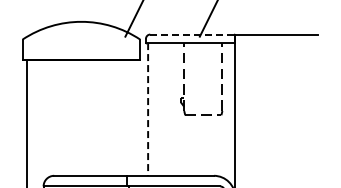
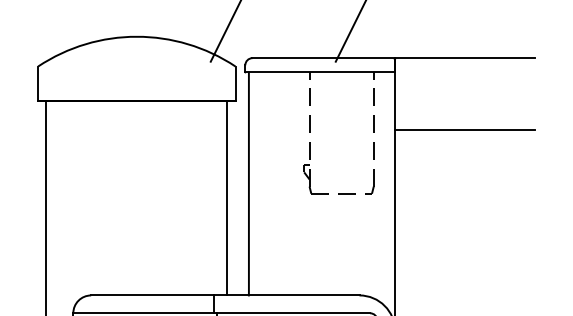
line: (192, 34) -> (323, 58), dashed -> solid
line: (276, 77) -> (464, 130), added
line: (148, 109) -> (249, 184), dashed -> solid
line: (135, 117) -> (227, 197), added

